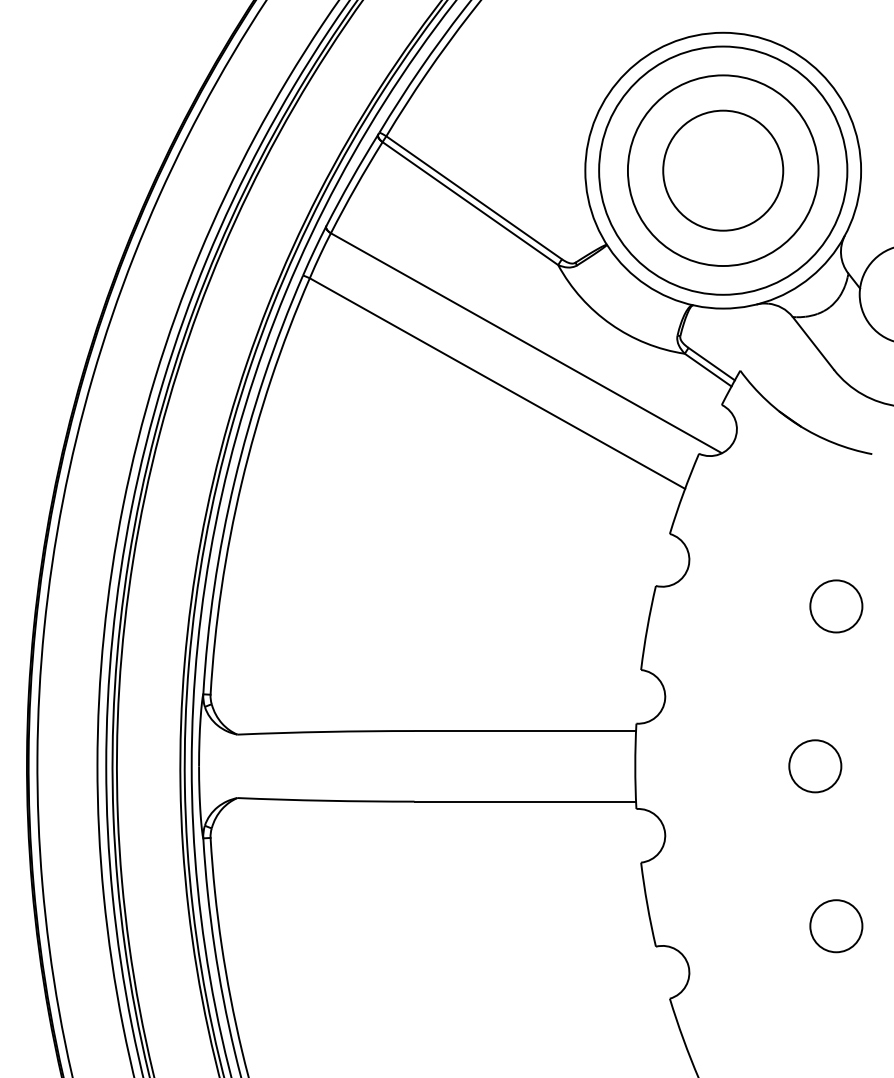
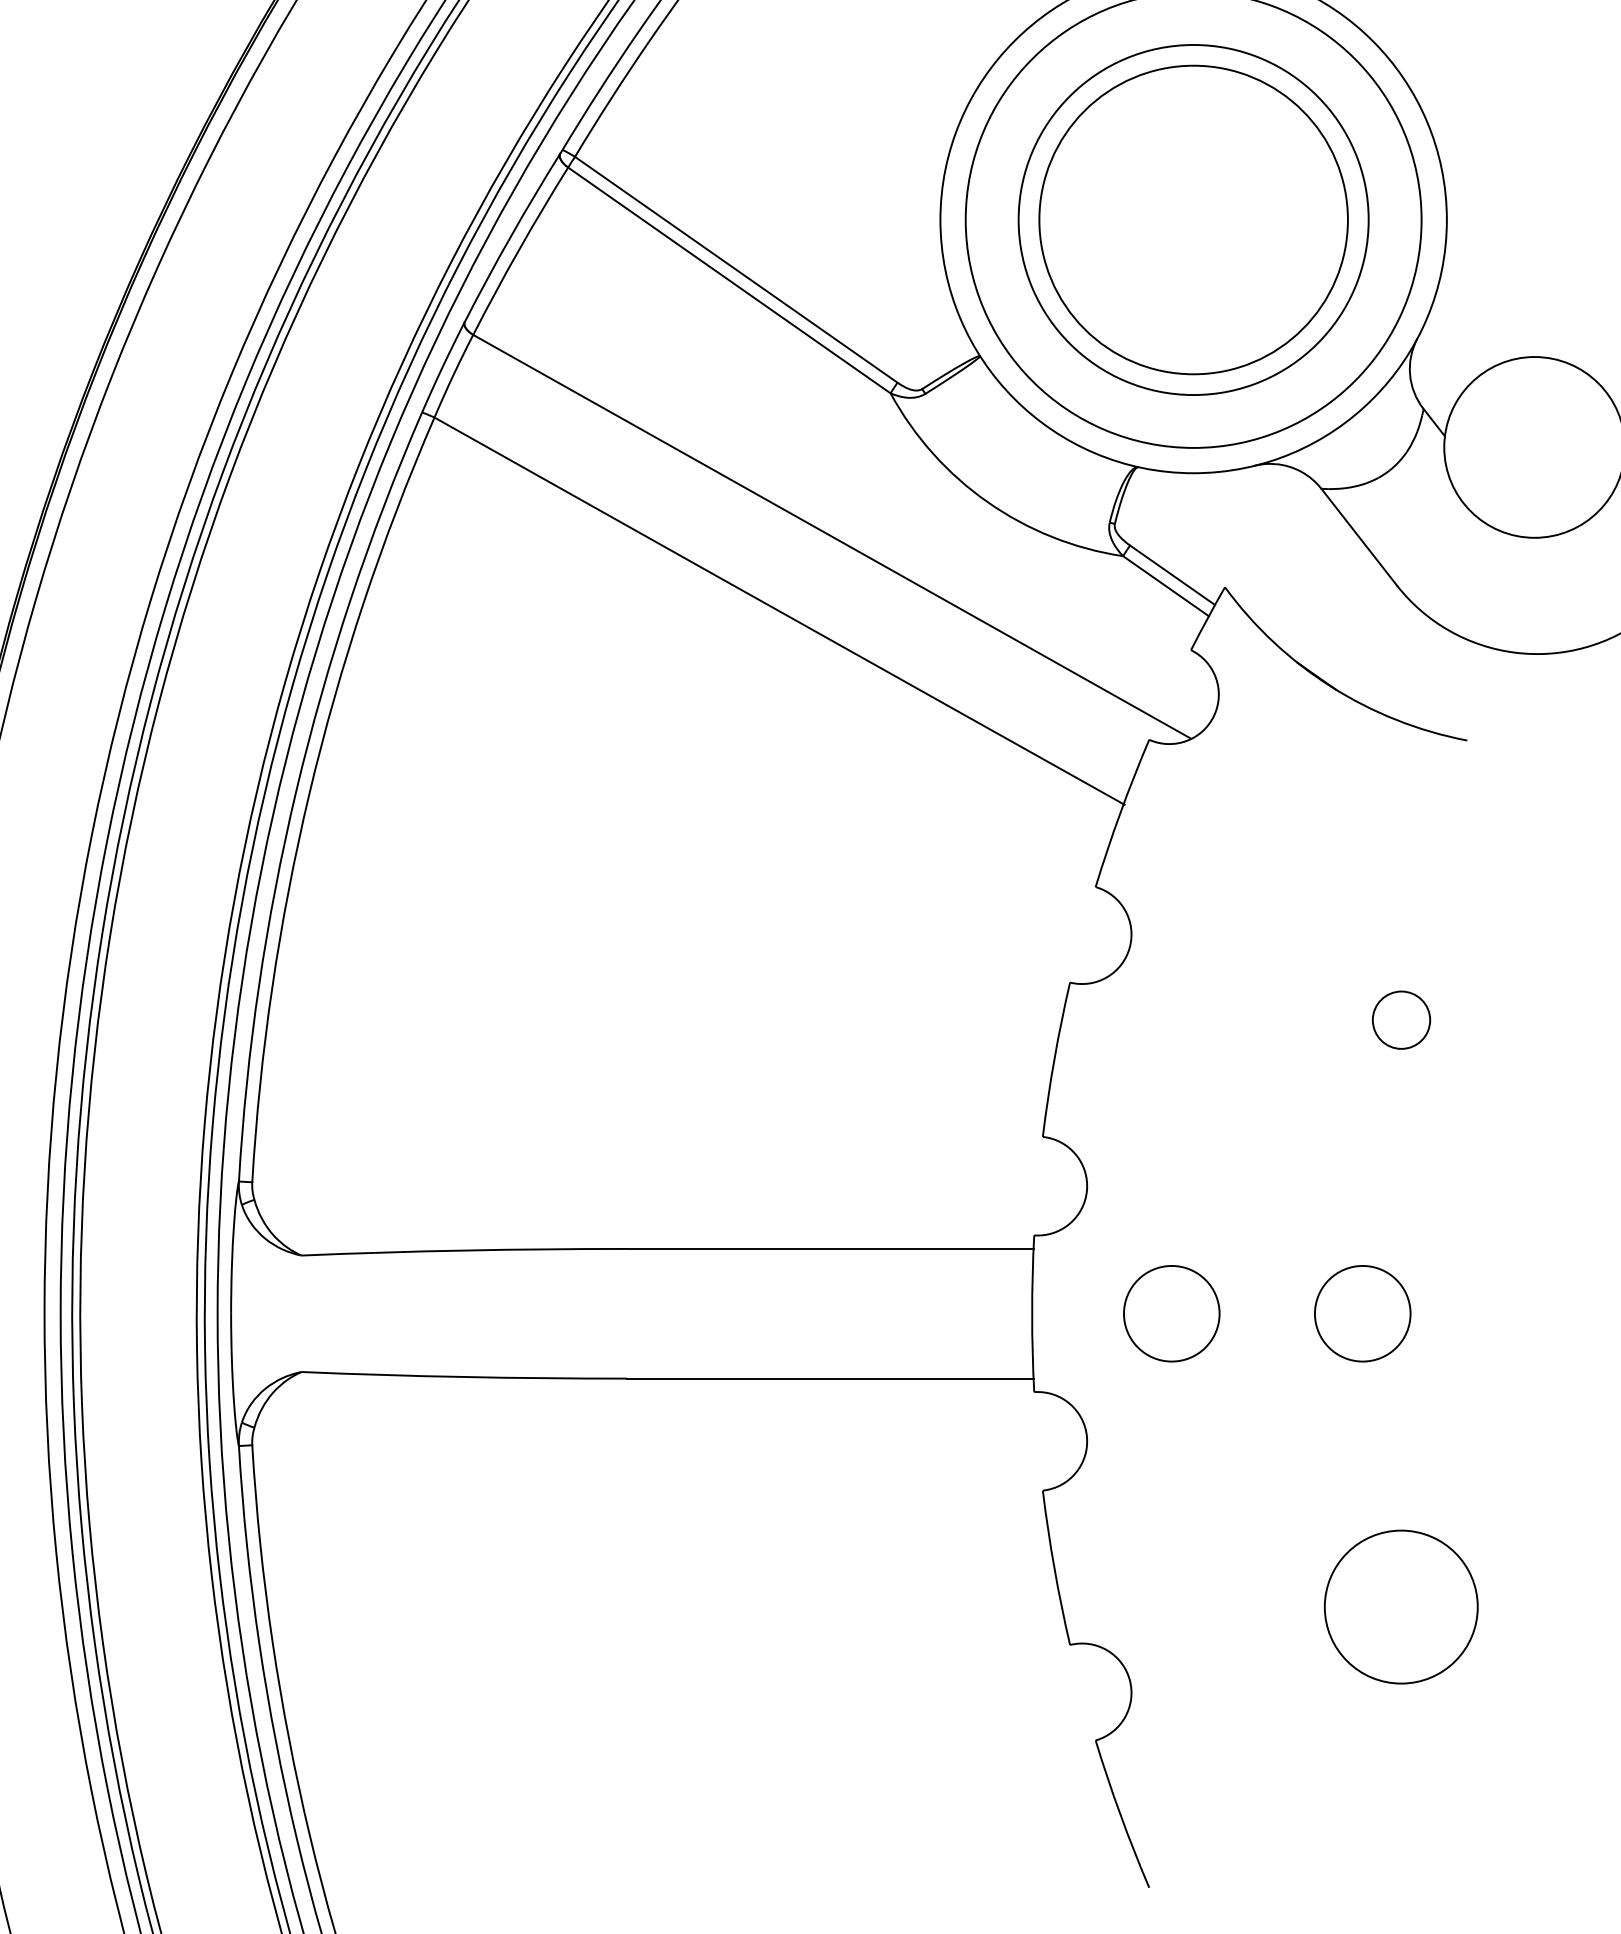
circle: (723, 170) -> (1194, 219), size x1.4
circle: (836, 606) -> (1401, 1020), size x0.6
circle: (711, 766) -> (1172, 1314), added
circle: (836, 926) -> (1401, 1607), size x1.6

